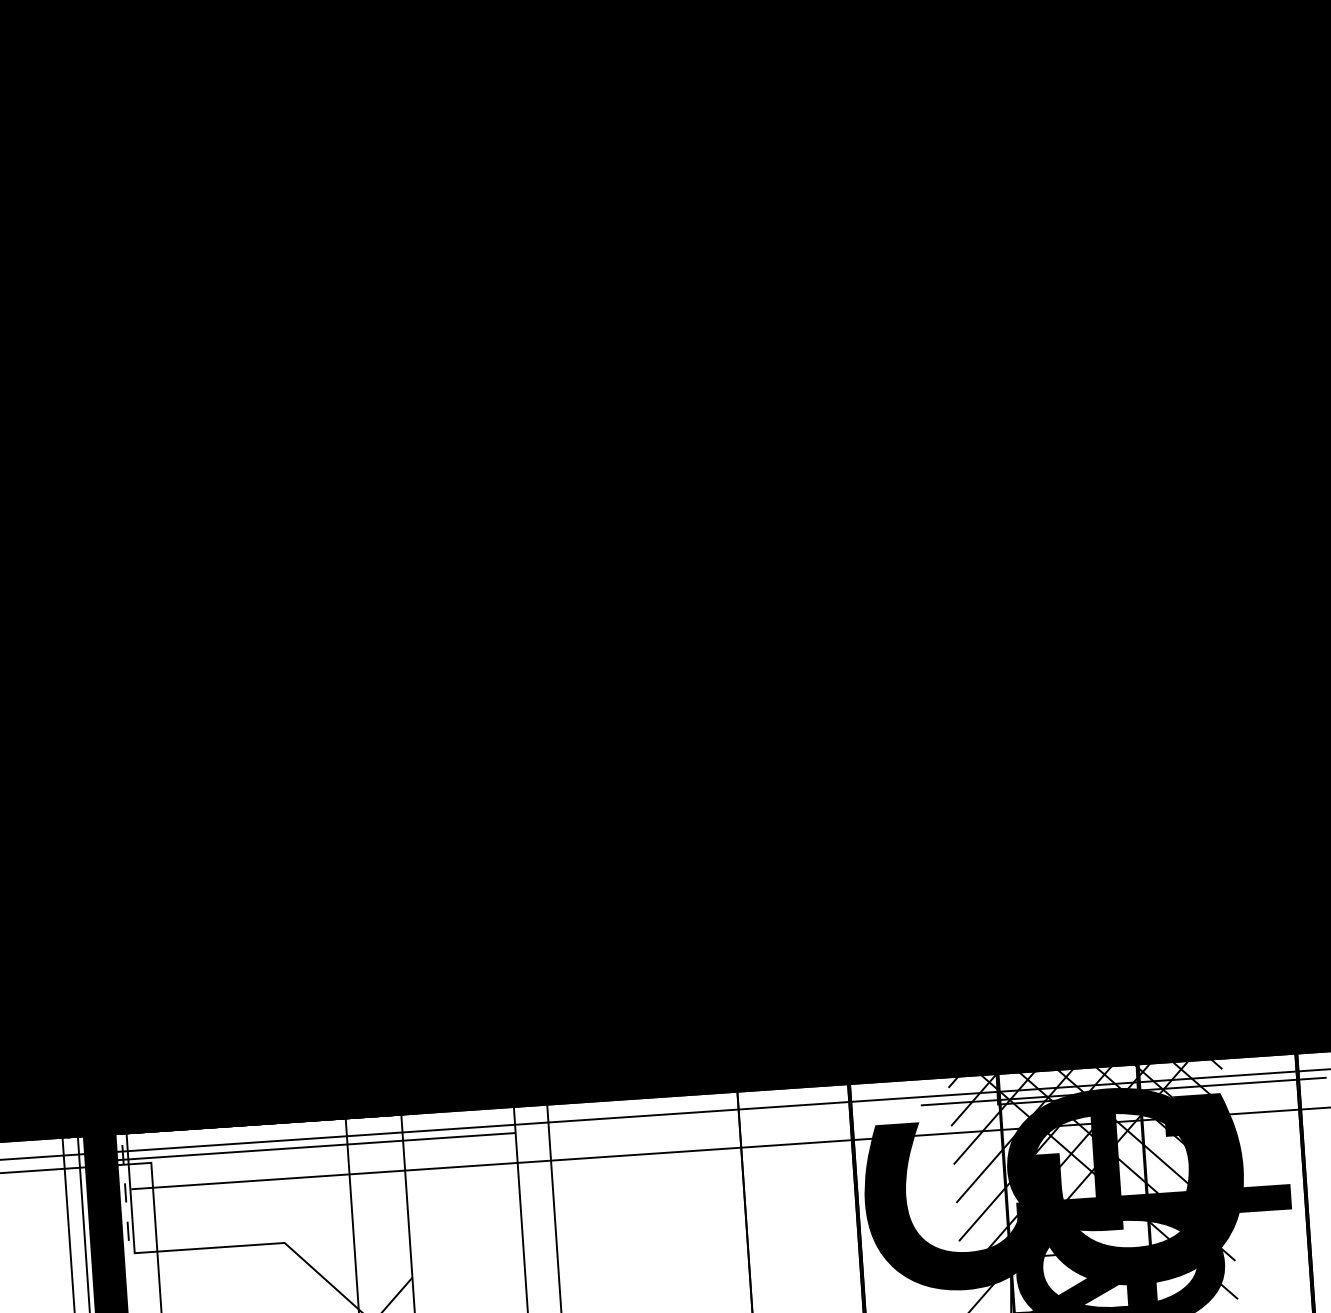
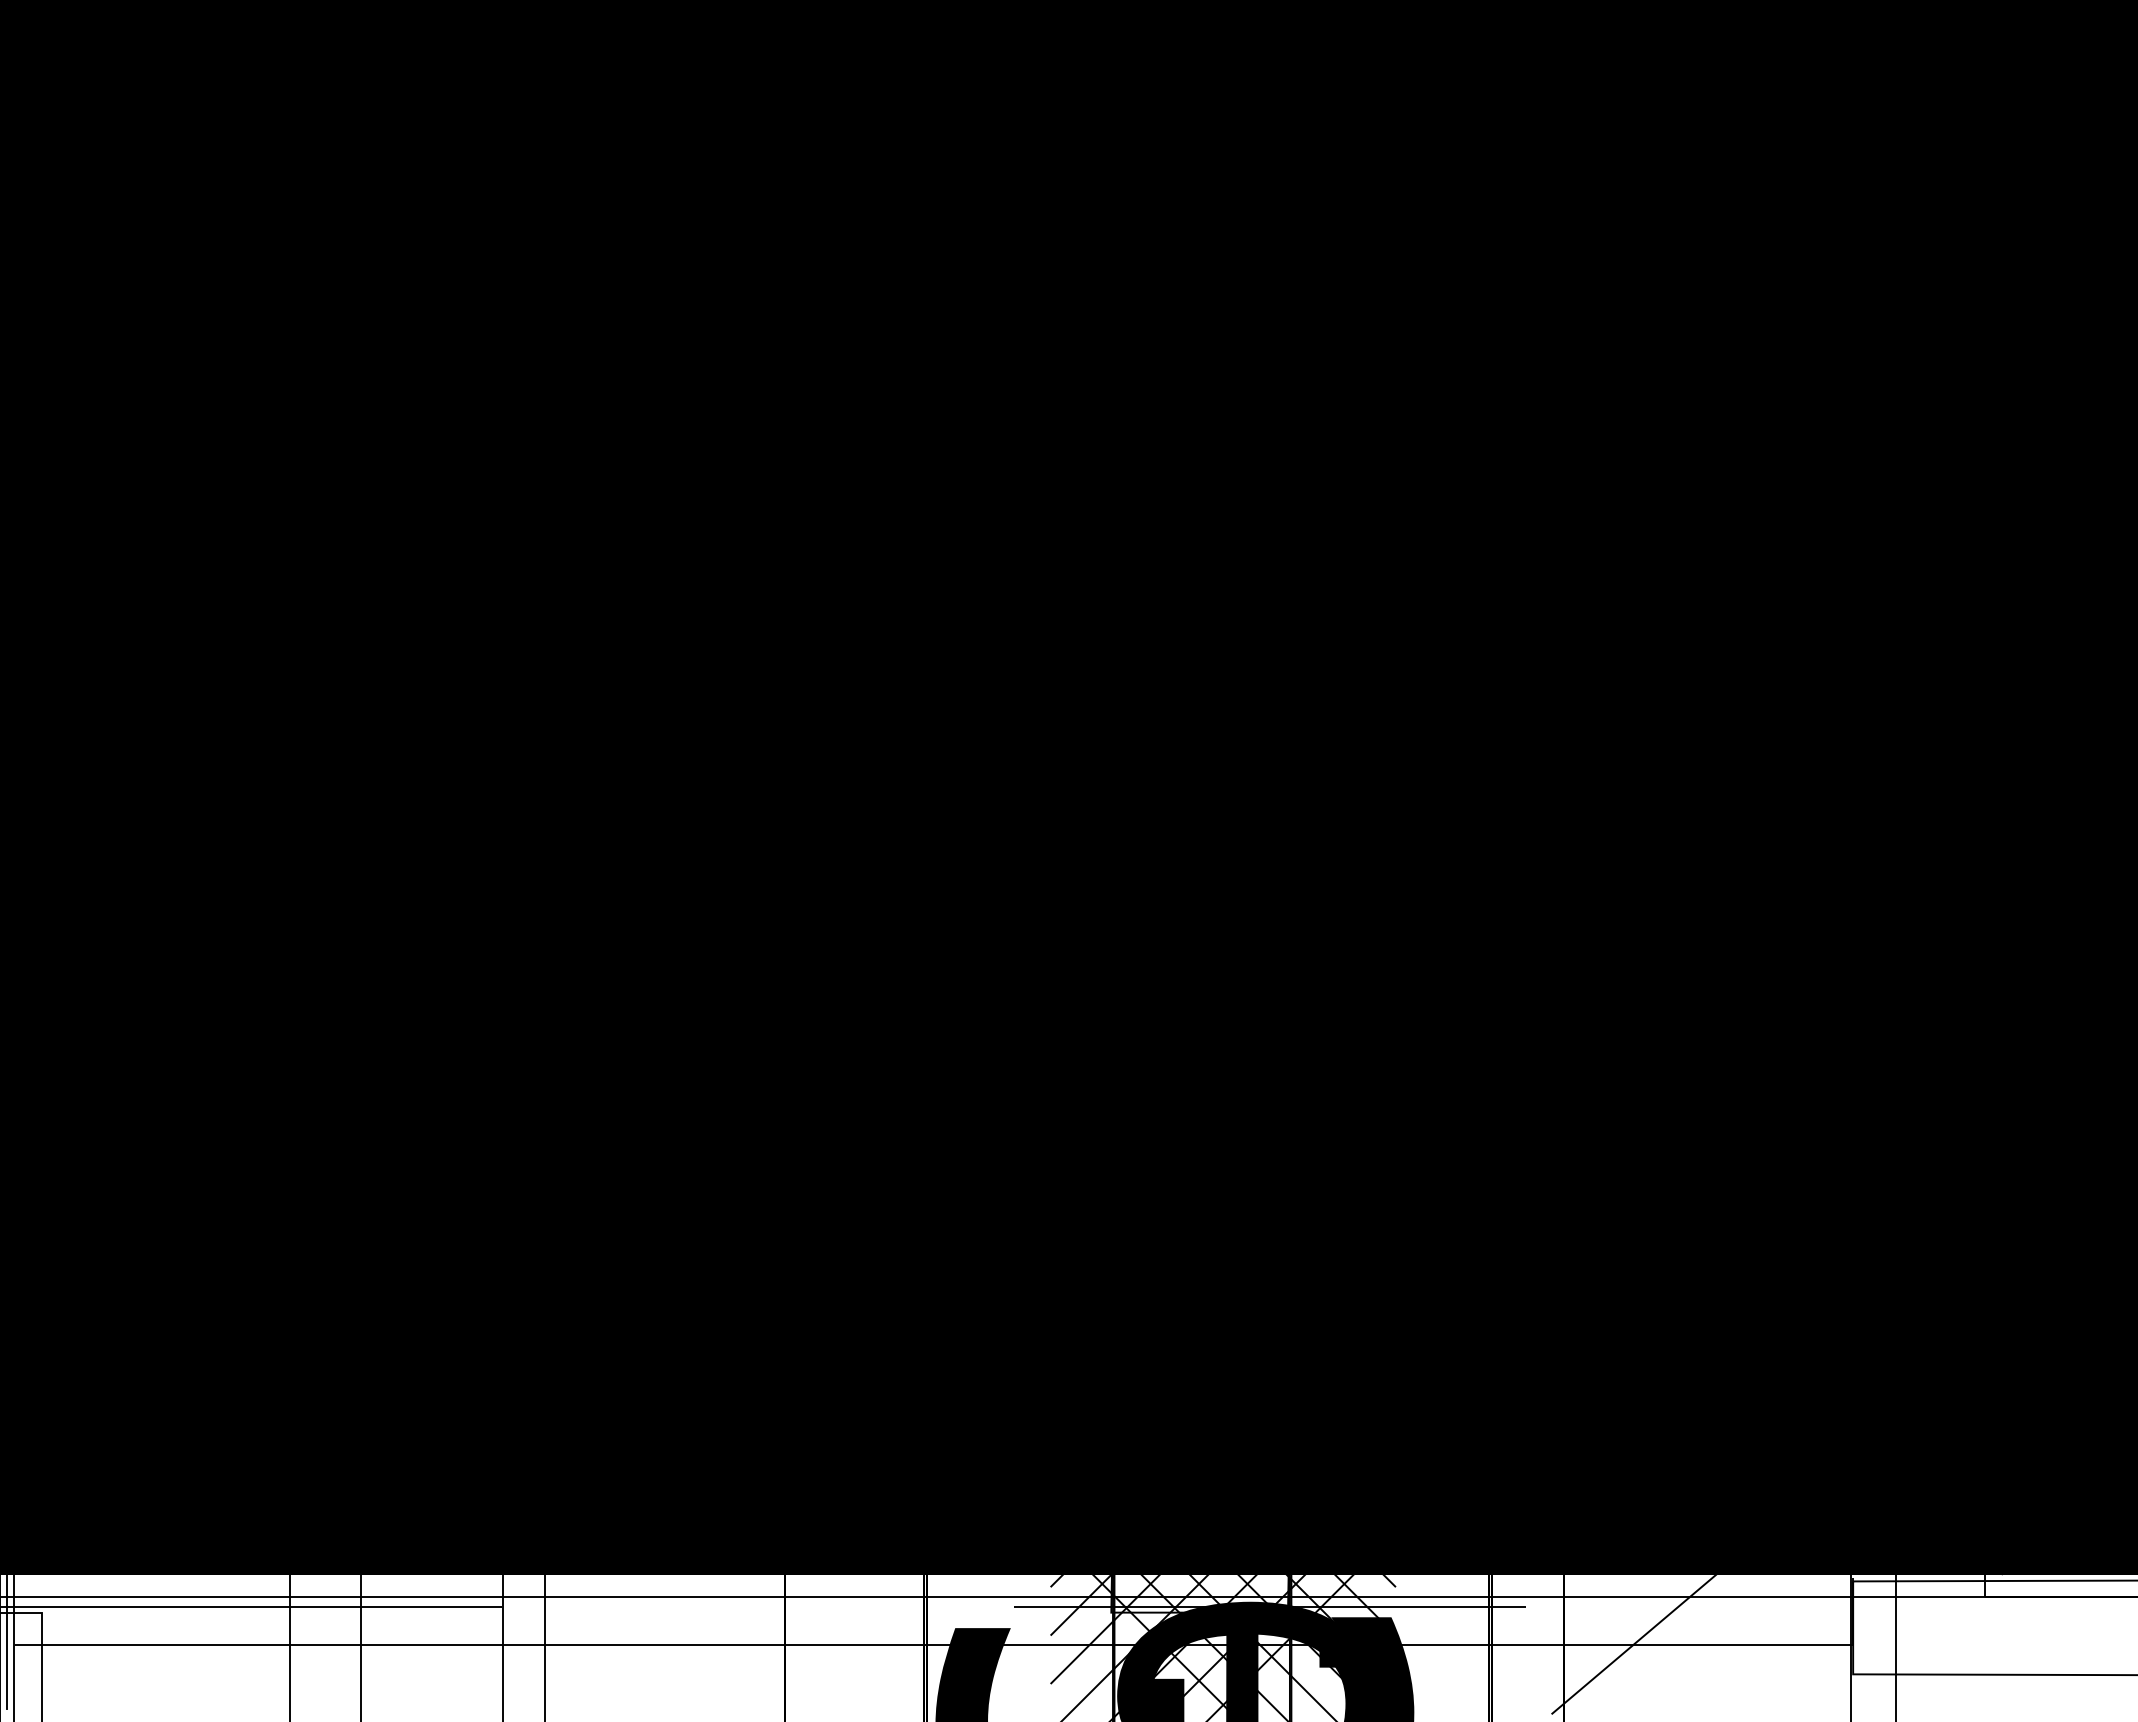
line: (125, 1187) -> (7, 1641), dashed -> solid

